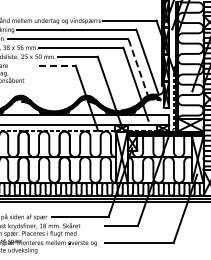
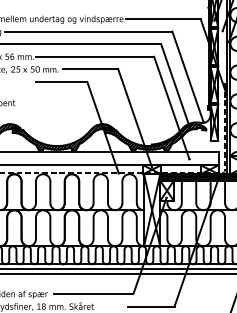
line: (57, 65) -> (61, 81), dashed -> solid
line: (138, 68) -> (175, 85), dashed -> solid

